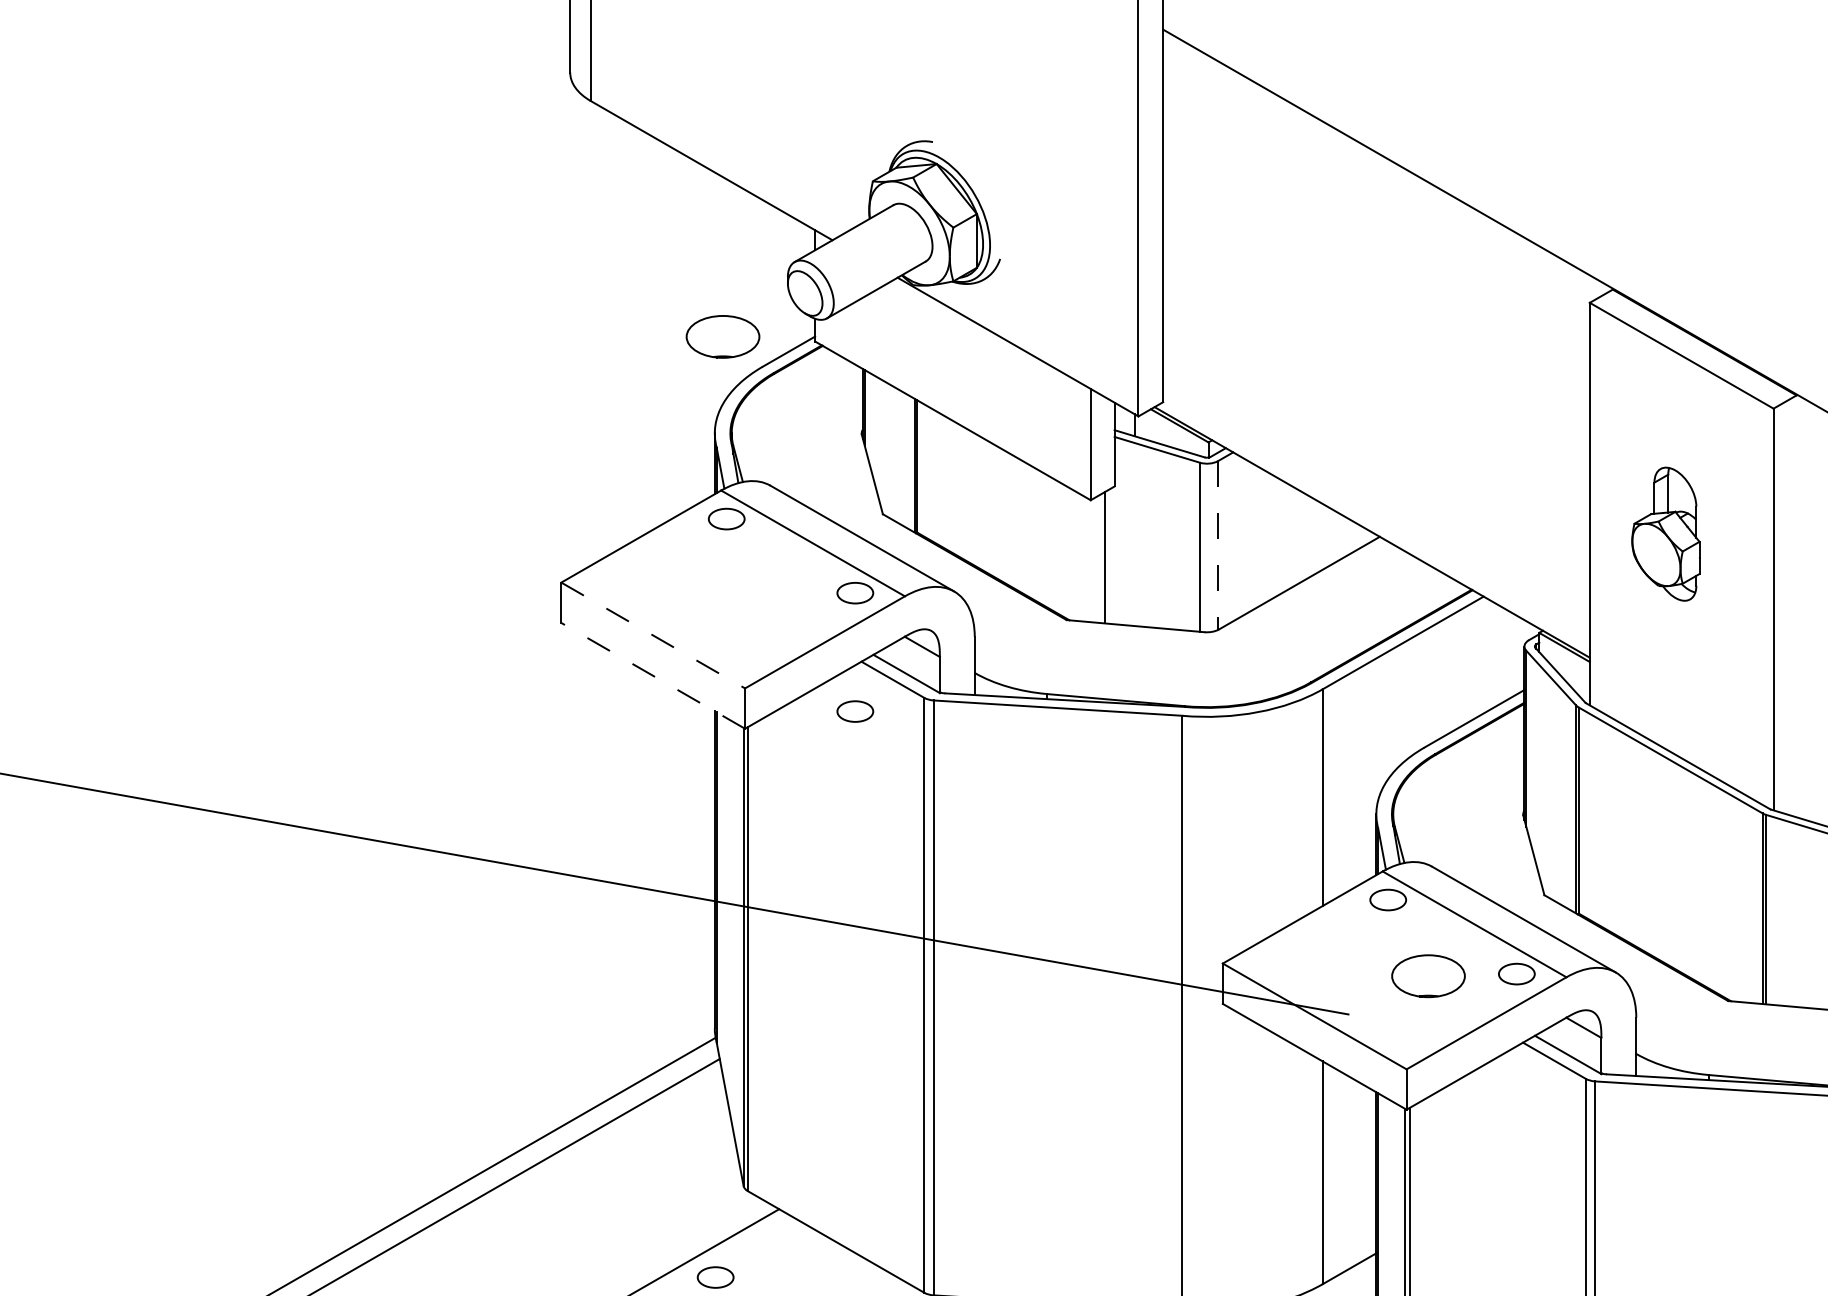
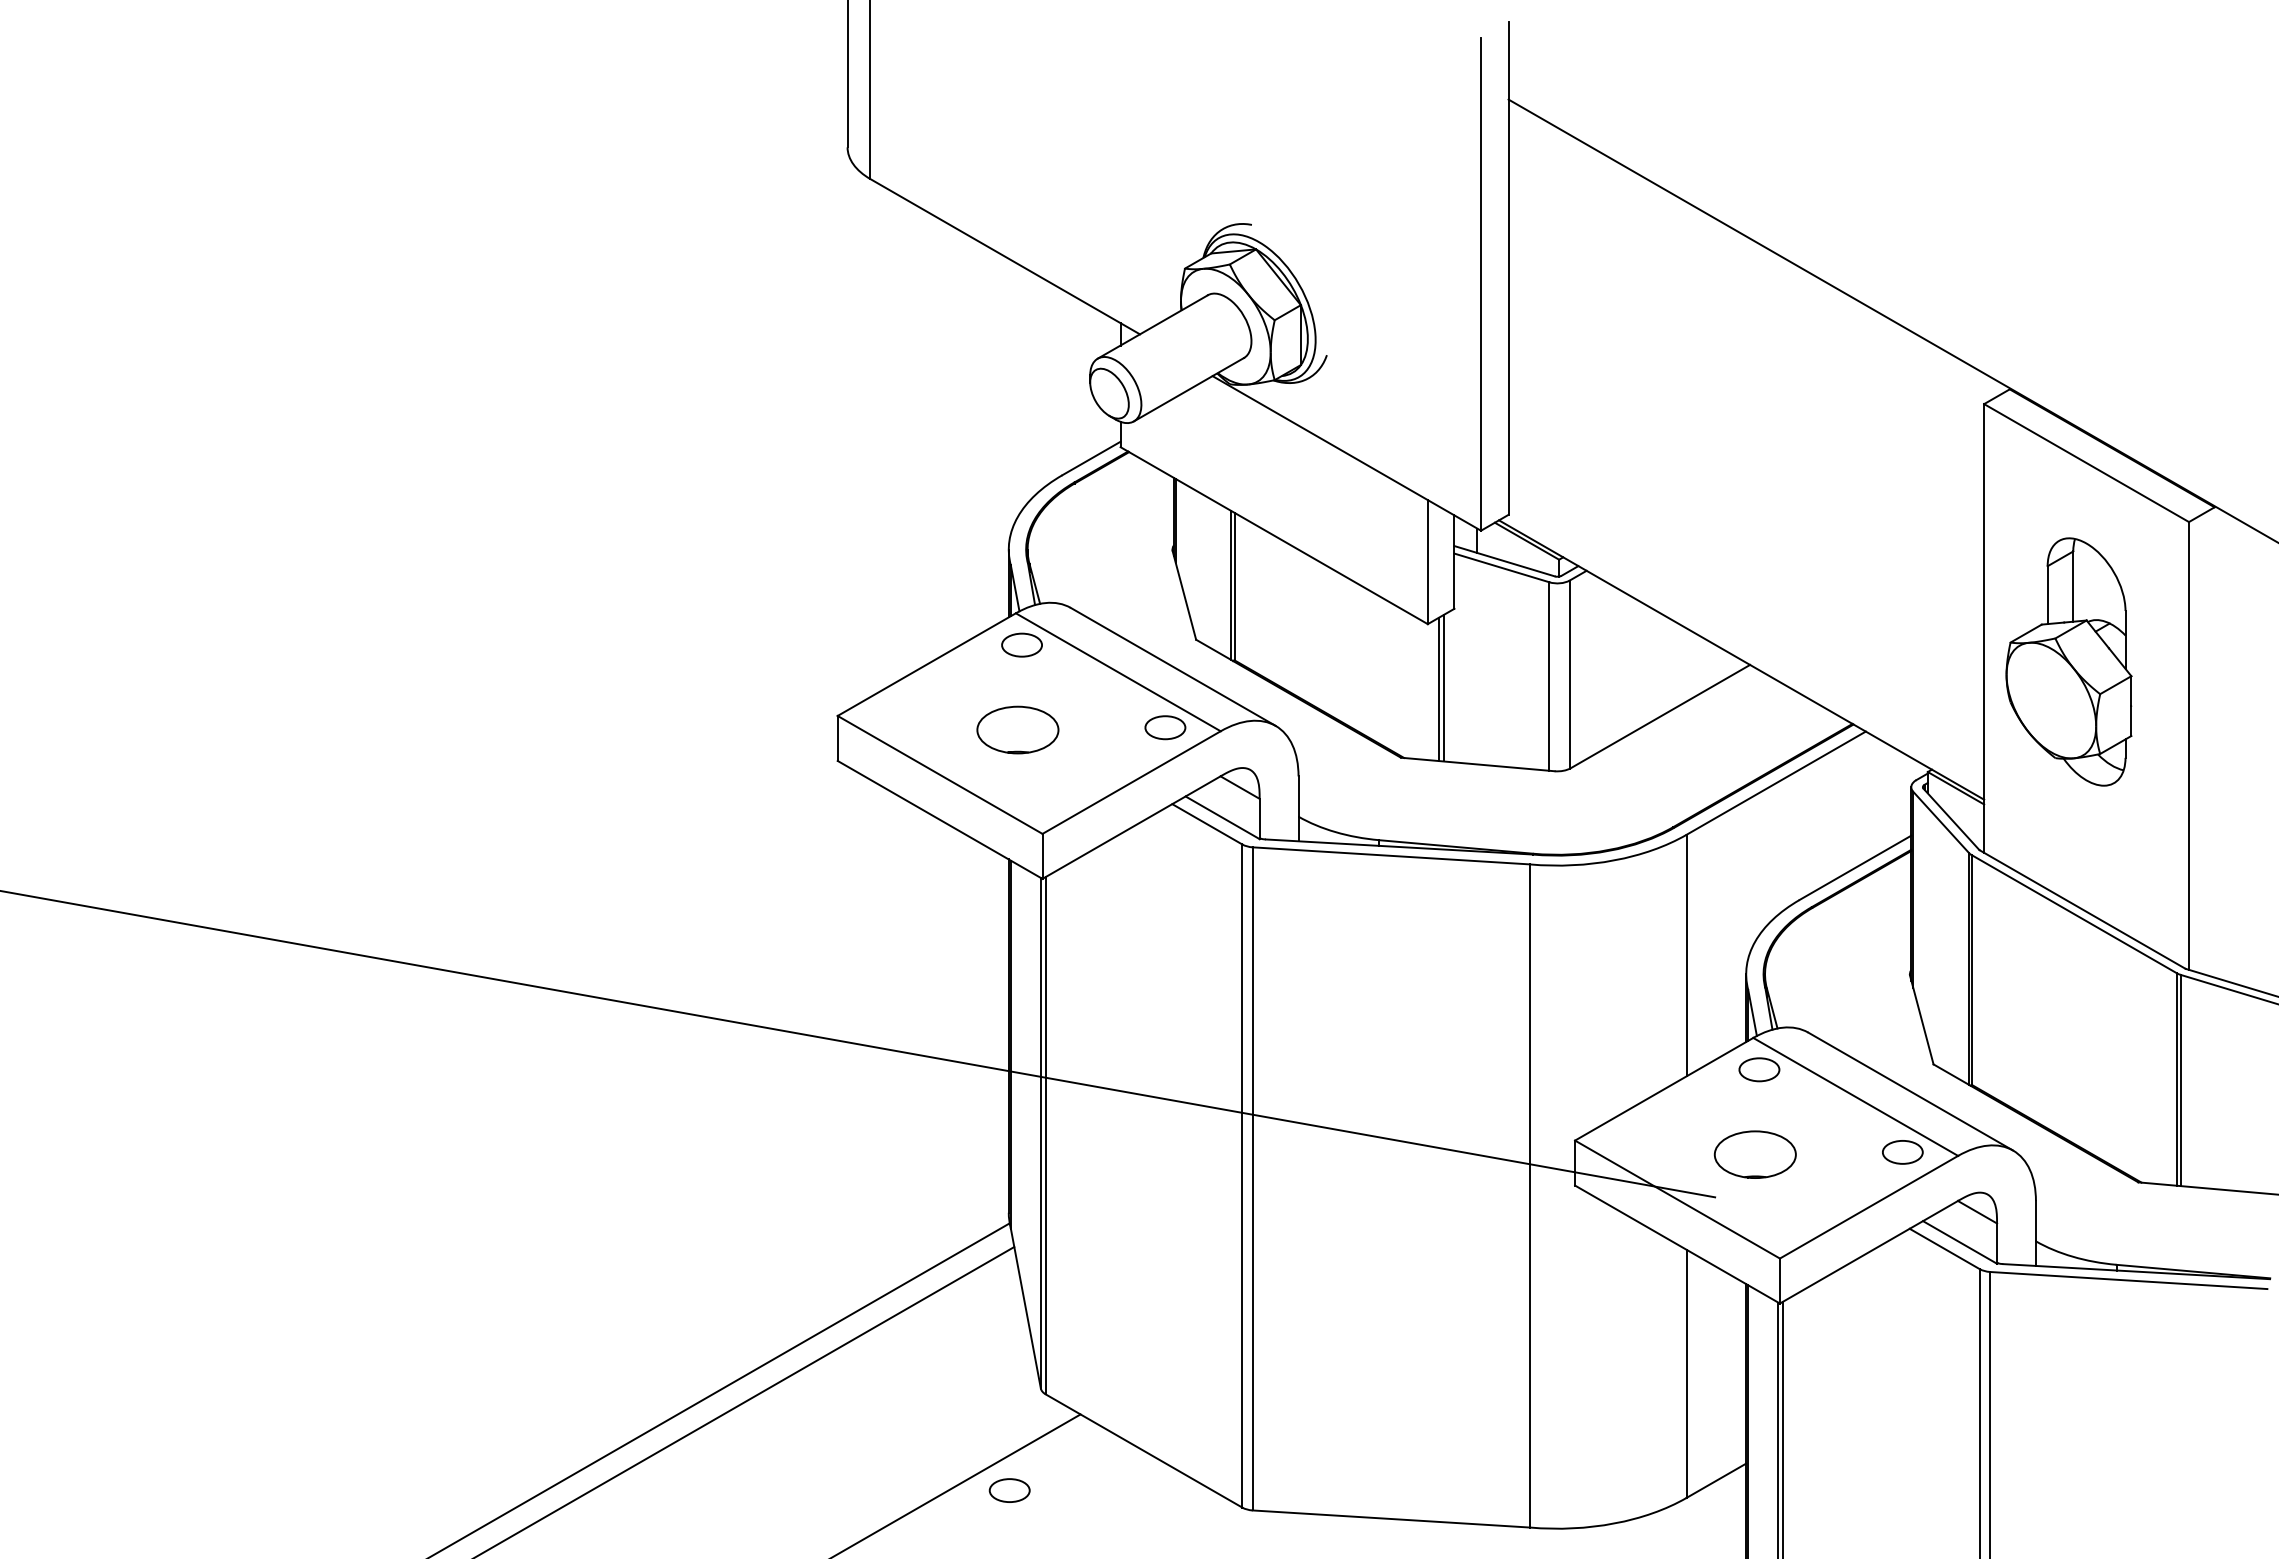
part: (722, 336) -> (1017, 729), moved
part: (1665, 533) -> (2068, 661), size x1.67
line: (1217, 546) -> (1569, 675), dashed -> solid
line: (1101, 558) -> (1439, 689), added
line: (653, 636) -> (940, 775), dashed -> solid
line: (652, 675) -> (939, 819), dashed -> solid
part: (855, 711) -> (1165, 859), removed
part: (1427, 976) -> (1754, 1154), moved

